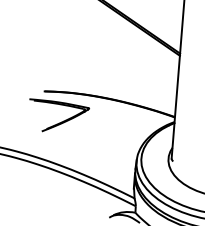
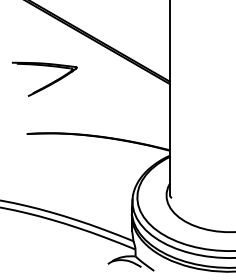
part: (60, 121) -> (47, 84), moved

